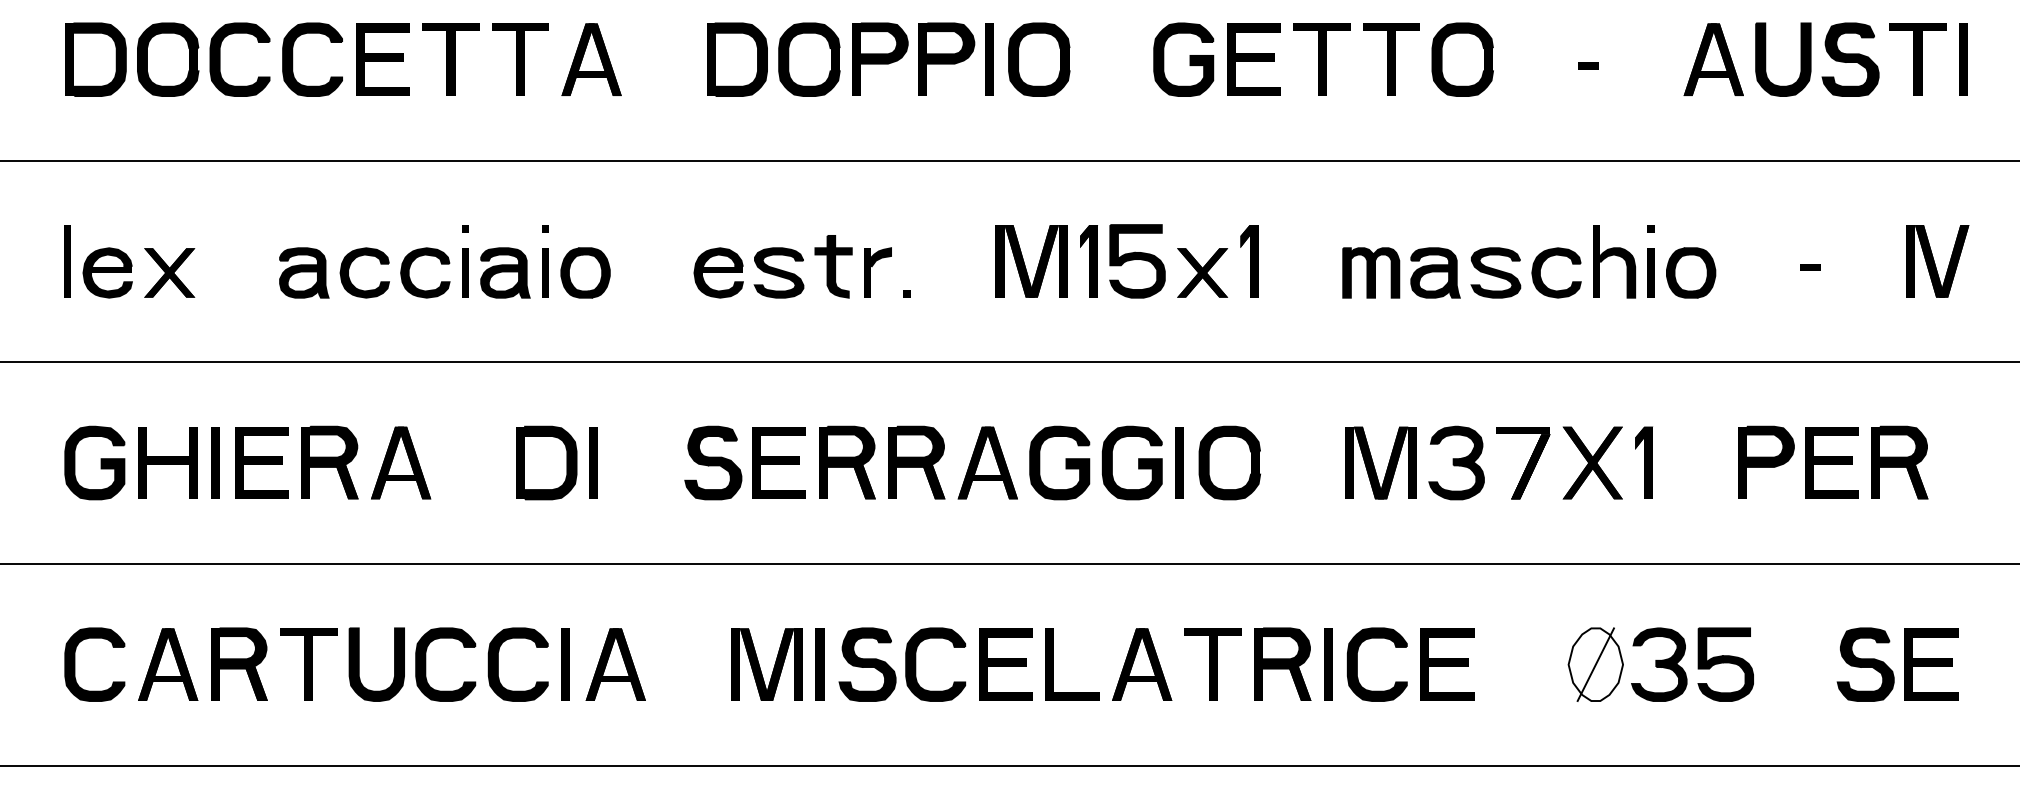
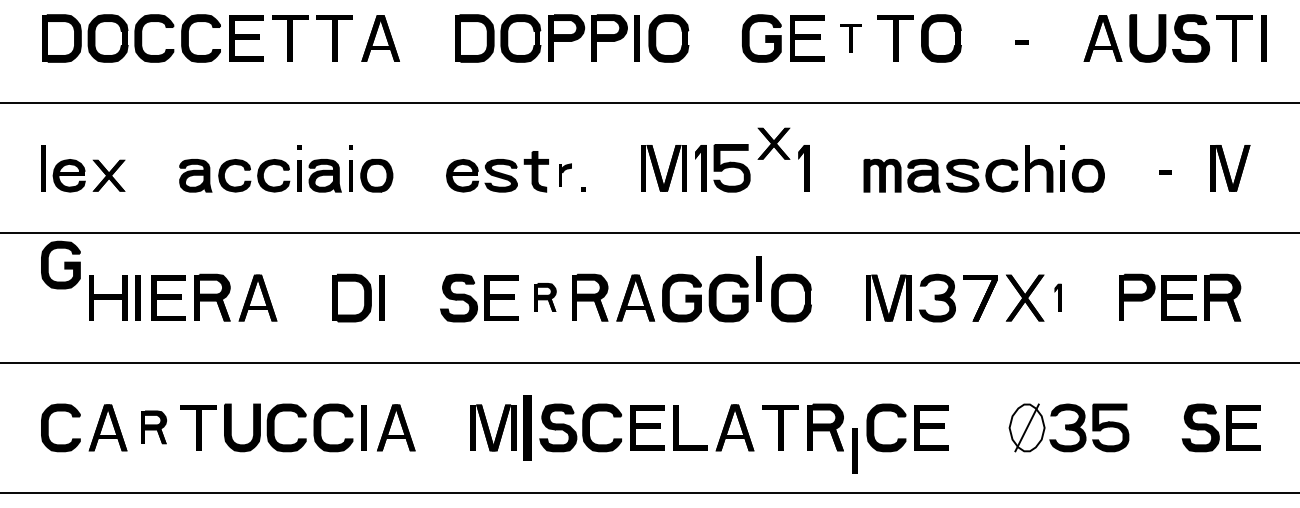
part: (1321, 59) -> (850, 38), size x0.6
part: (1938, 261) -> (1230, 168), moved
part: (878, 270) -> (565, 174), size x0.7
part: (1201, 272) -> (773, 143), moved
part: (94, 462) -> (60, 264), moved
part: (847, 462) -> (545, 297), size x0.6
part: (1178, 462) -> (758, 278), moved
part: (1643, 462) -> (1057, 297), size x0.6
part: (238, 664) -> (153, 427), size x0.7
part: (819, 664) -> (527, 427), size x1.4
part: (1327, 664) -> (854, 450), moved

